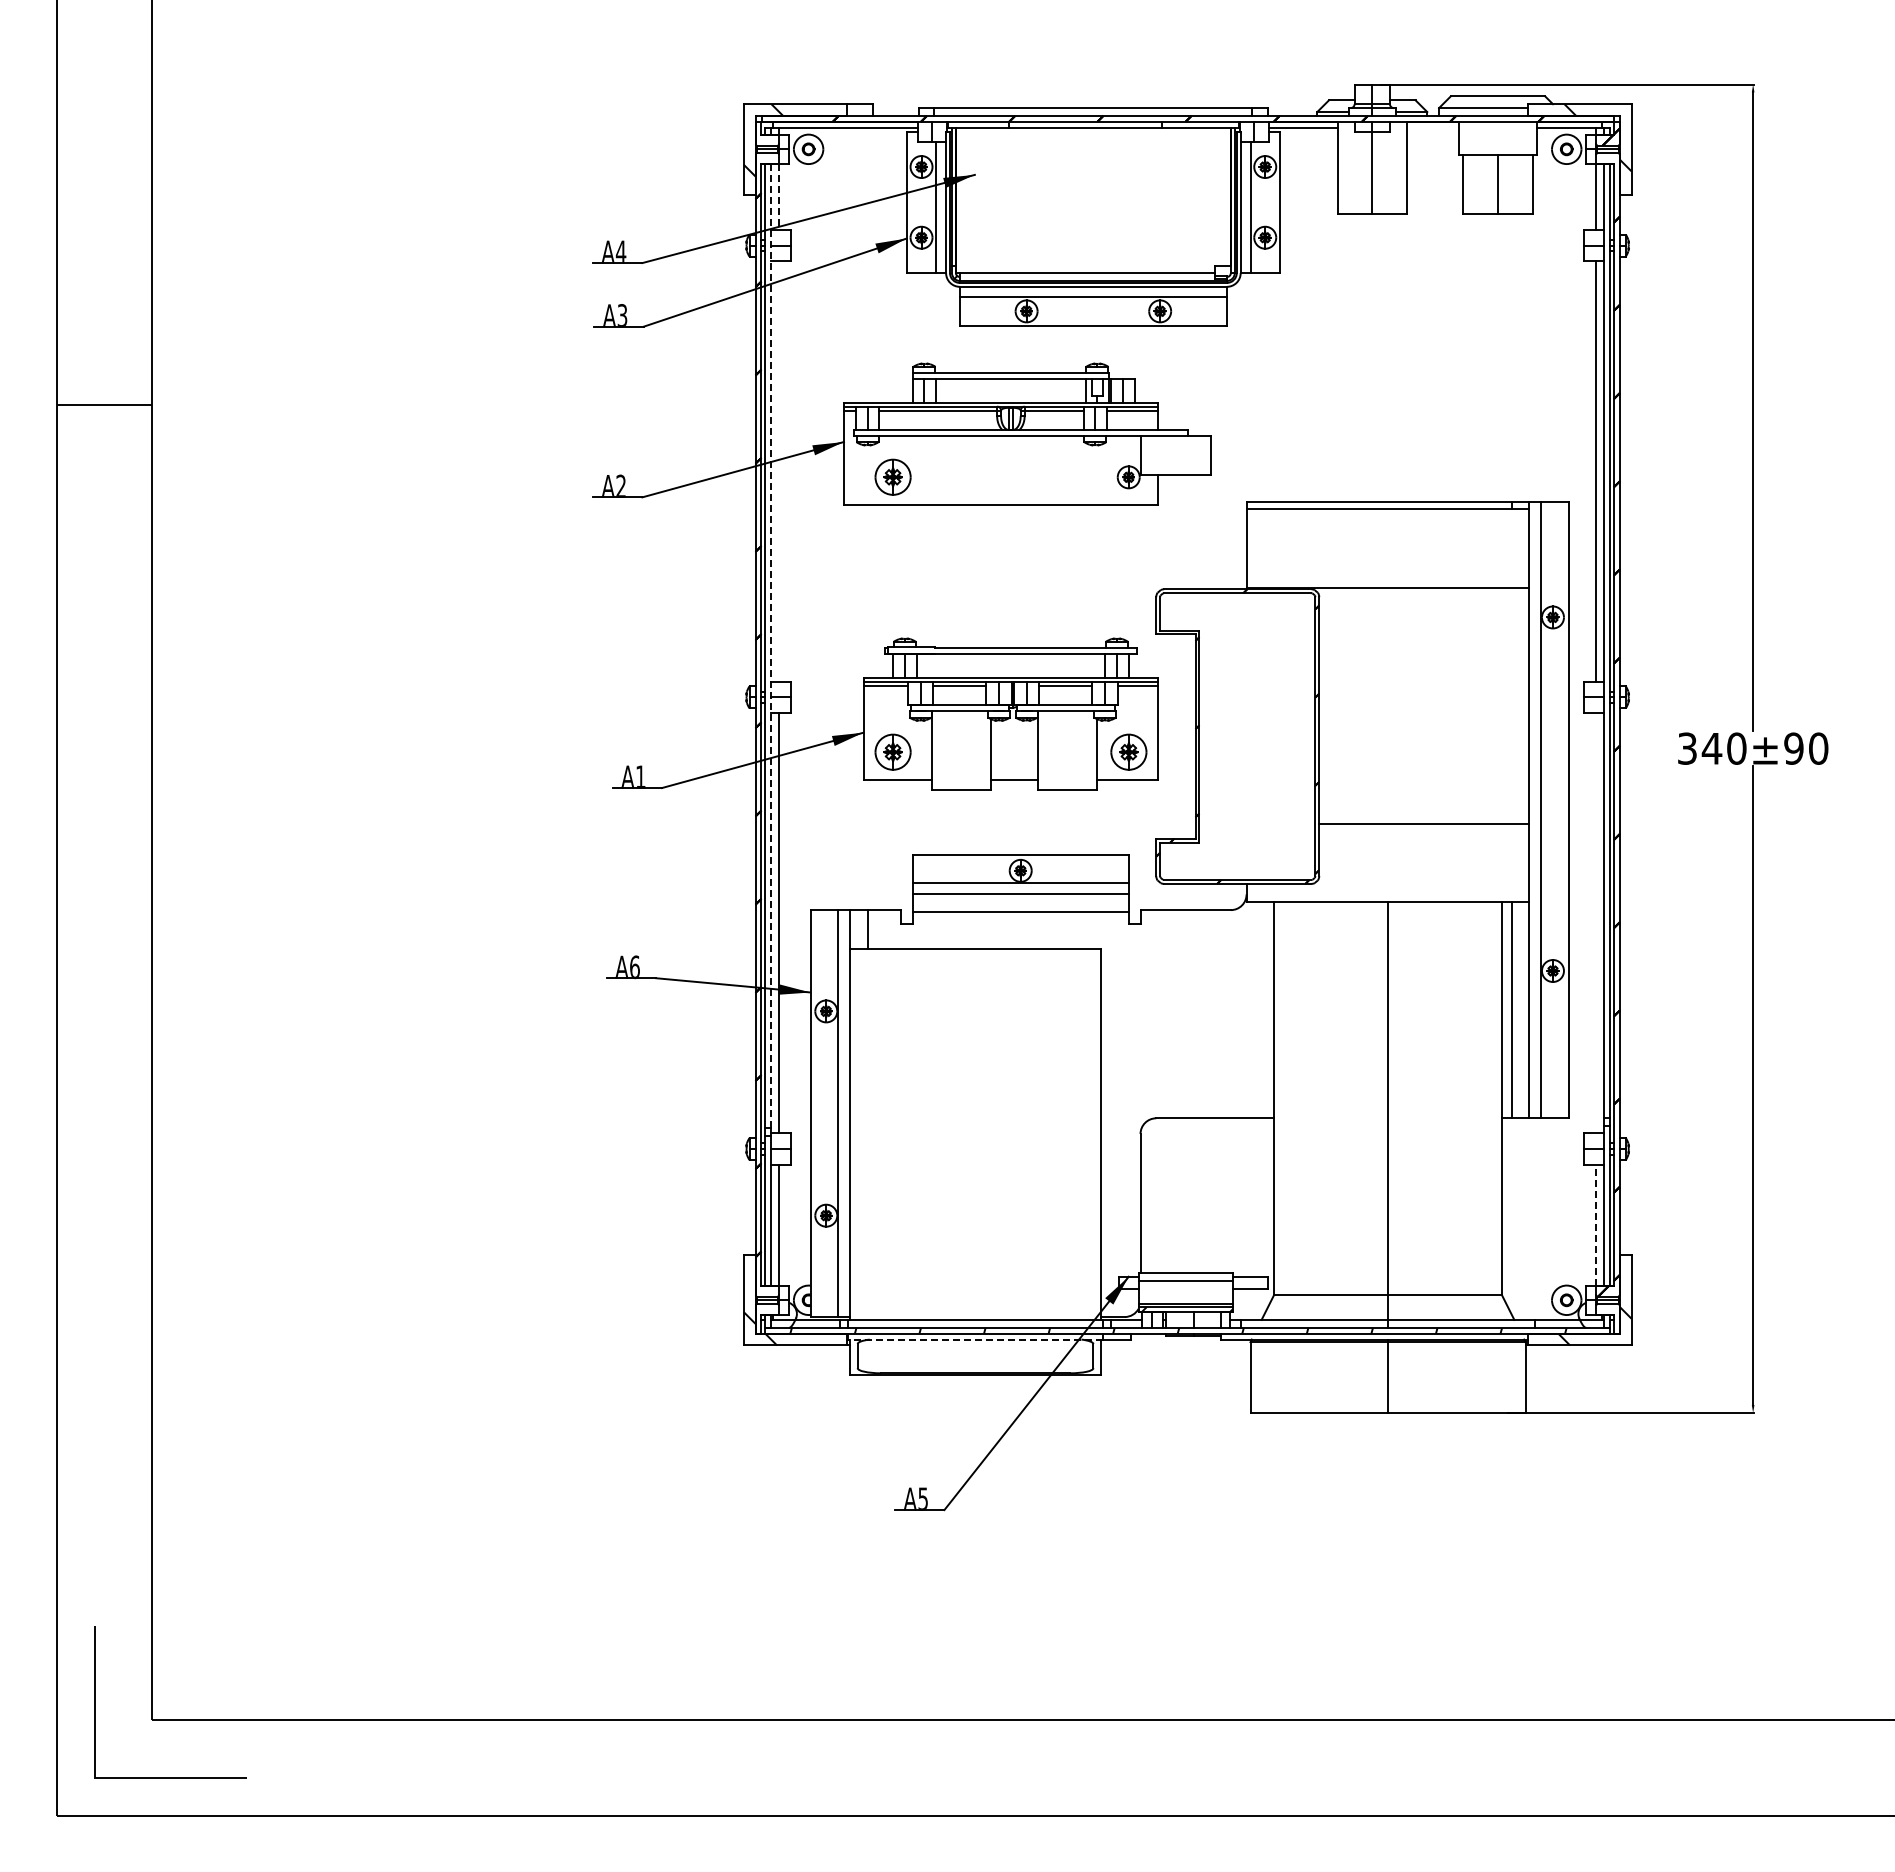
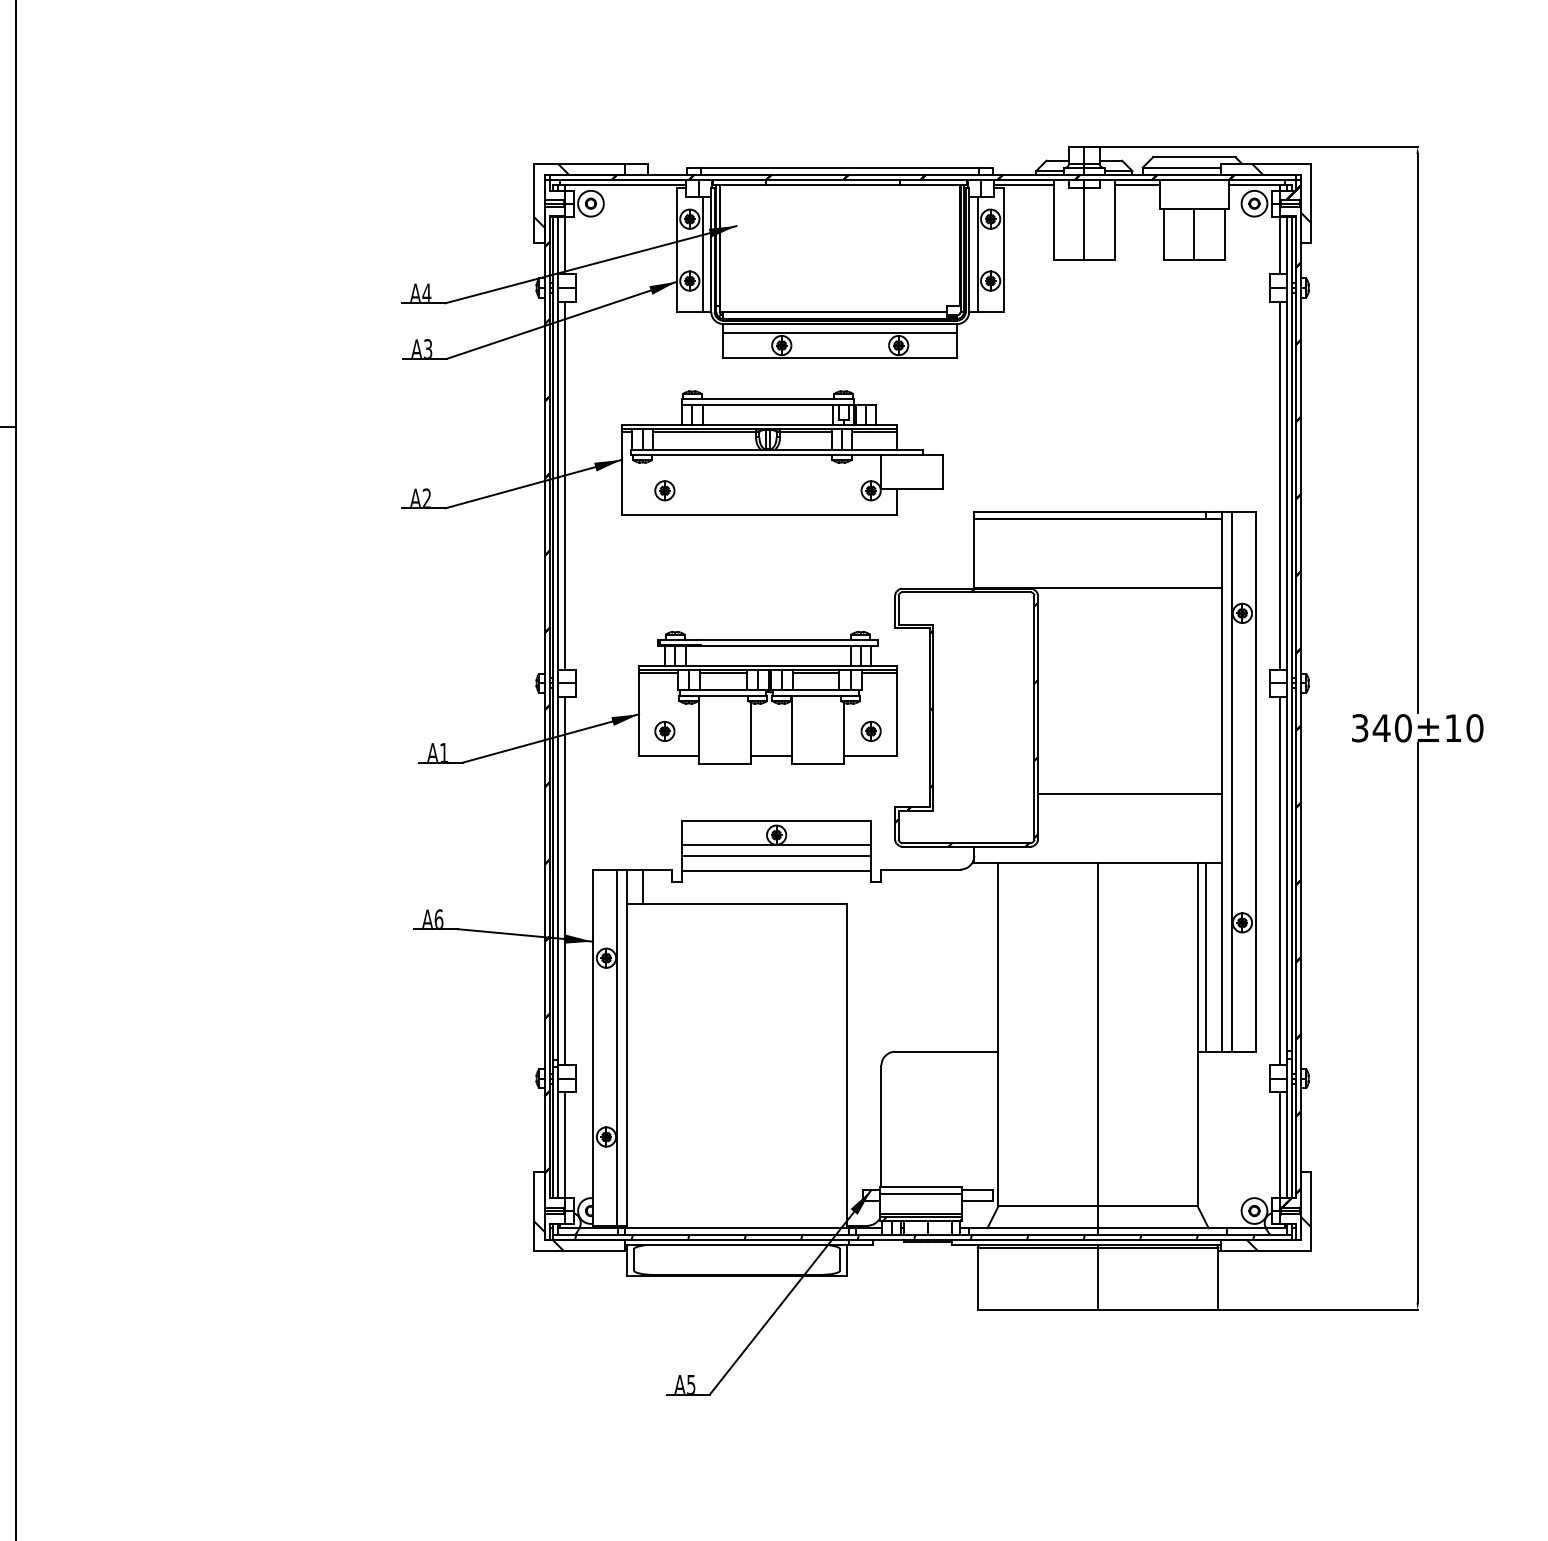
line: (1432, 127) -> (1137, 184), added
line: (779, 196) -> (565, 244), dashed -> solid
line: (779, 471) -> (565, 485), added
part: (892, 477) -> (664, 490), size x0.62
line: (771, 645) -> (558, 637), dashed -> solid
text: (1793, 748) -> (1452, 728), 340±90 -> 340±10
part: (892, 752) -> (664, 731), size x0.62
part: (1128, 752) -> (870, 731), size x0.62
line: (1596, 923) -> (1280, 881), added
line: (1596, 1224) -> (1280, 1144), dashed -> solid
line: (975, 1339) -> (737, 1245), dashed -> solid

